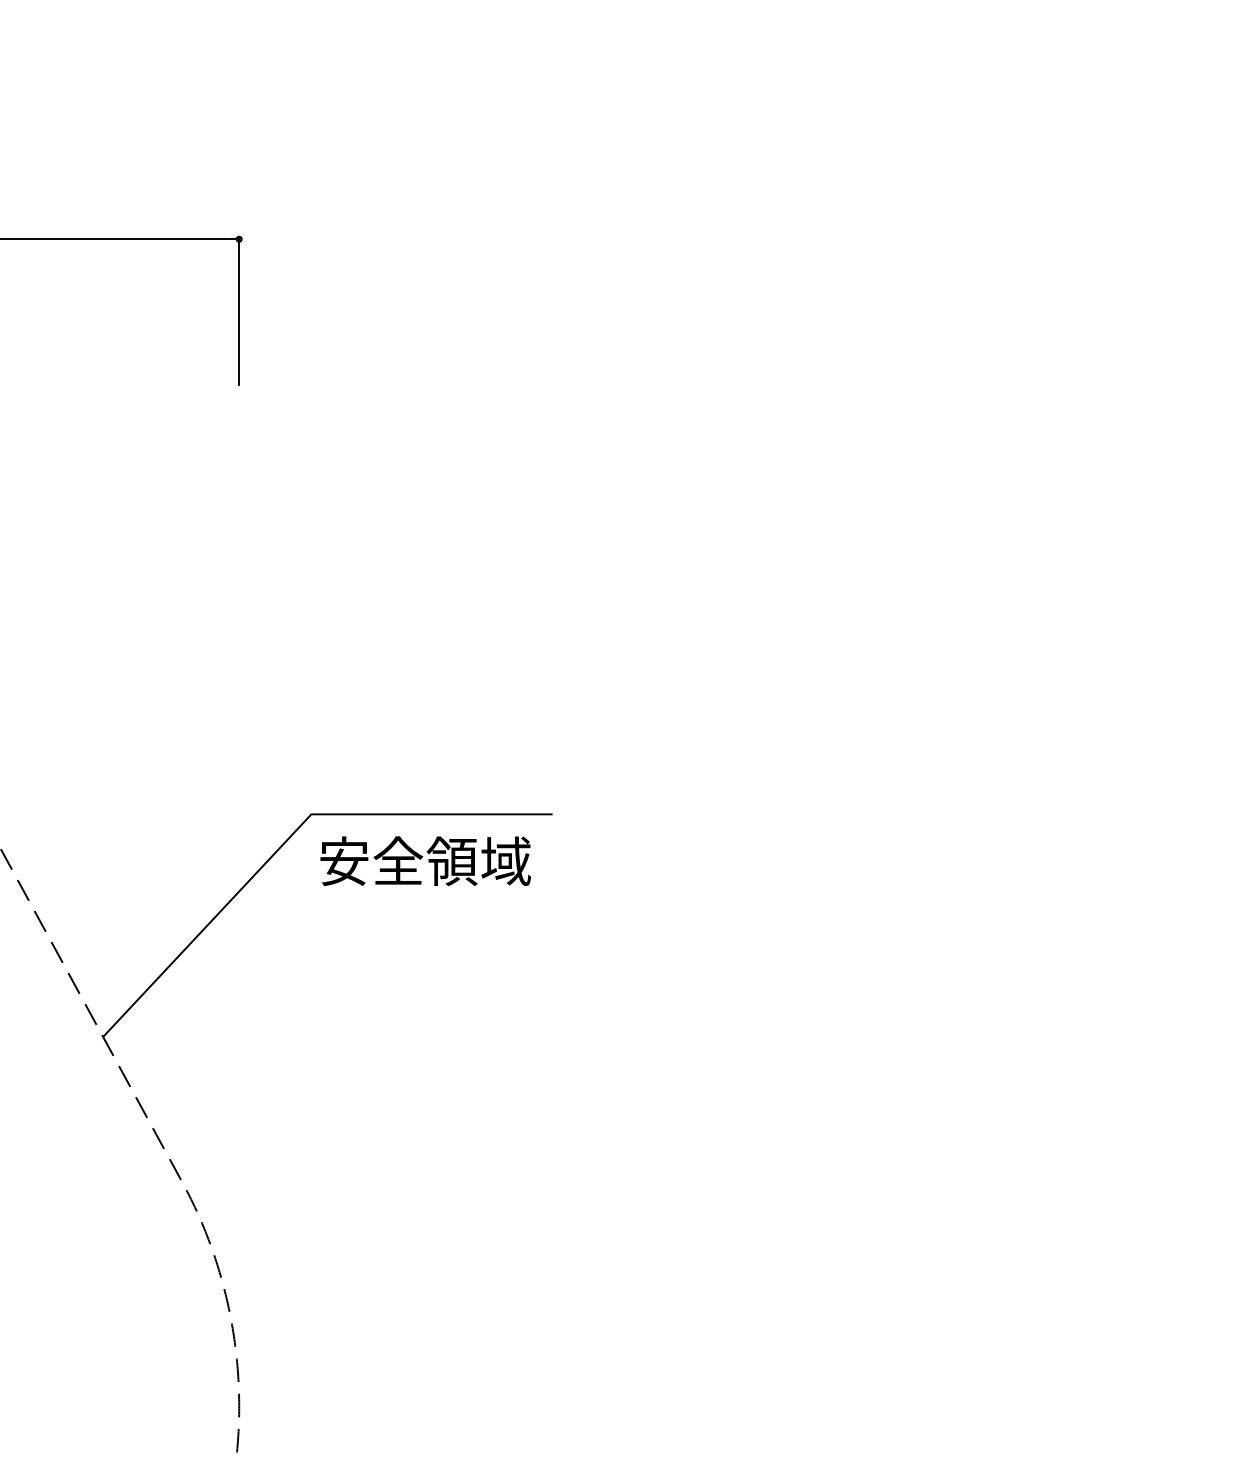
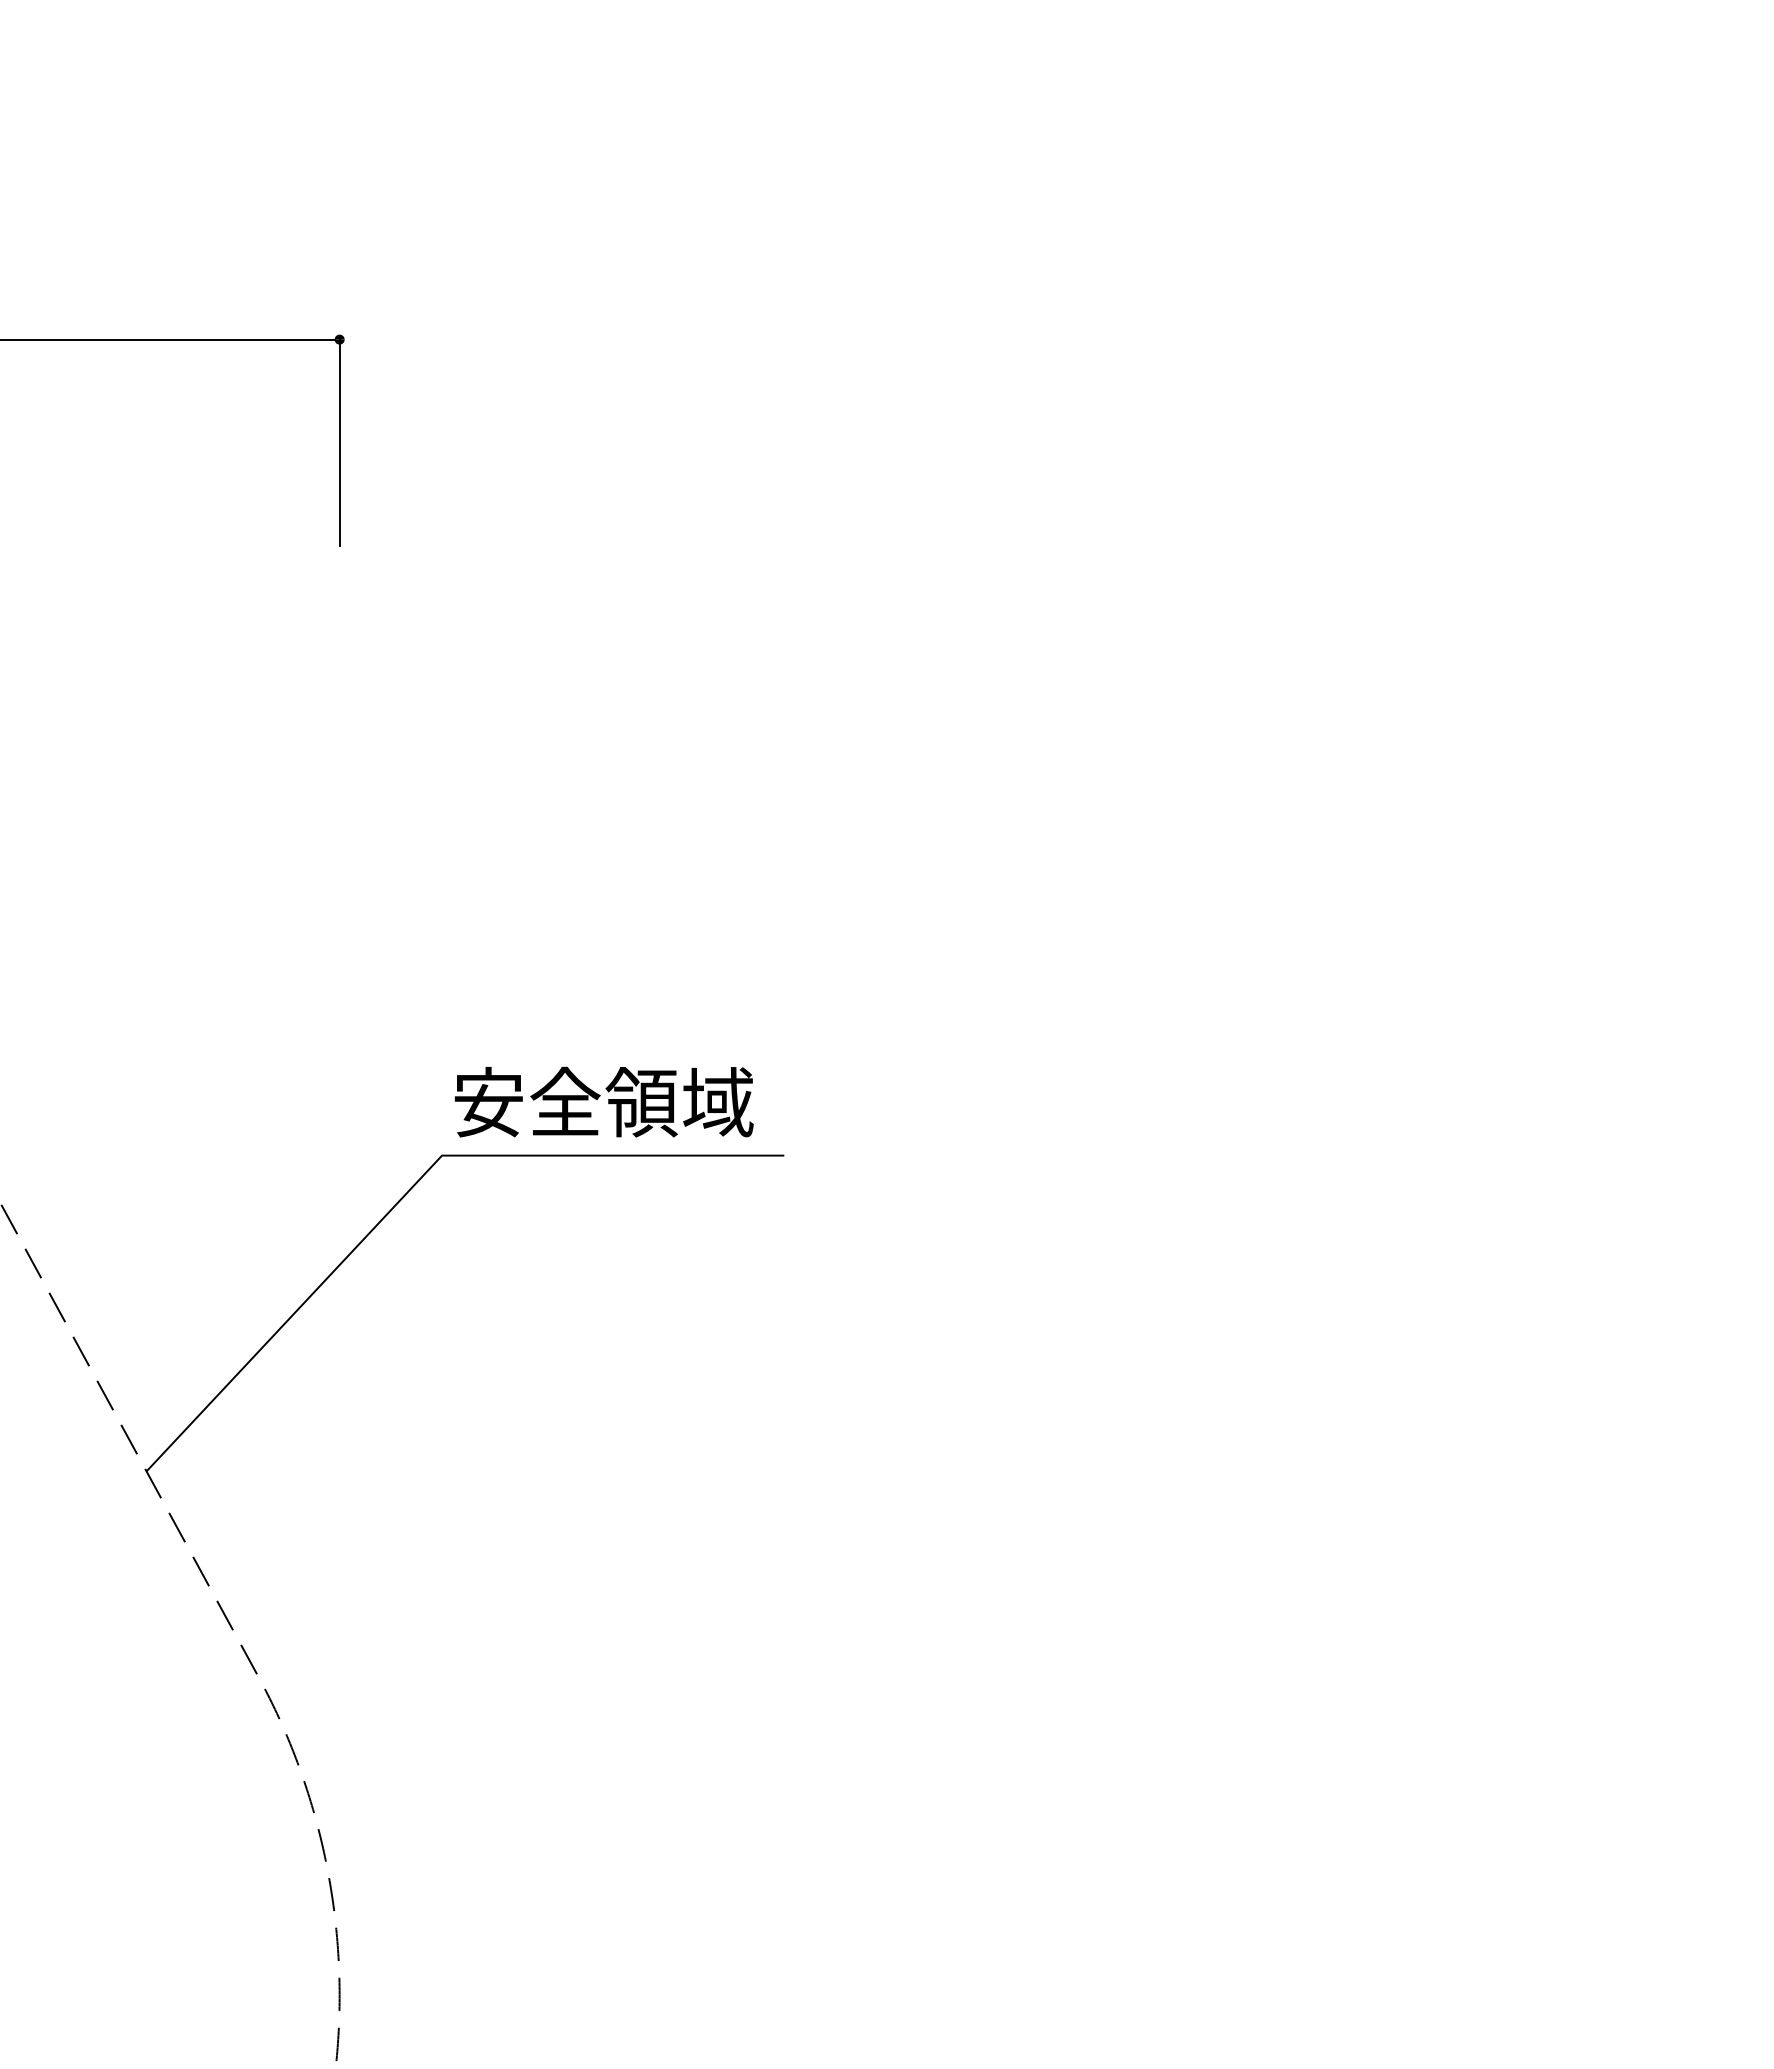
text: (425, 860) -> (604, 1101), moved

